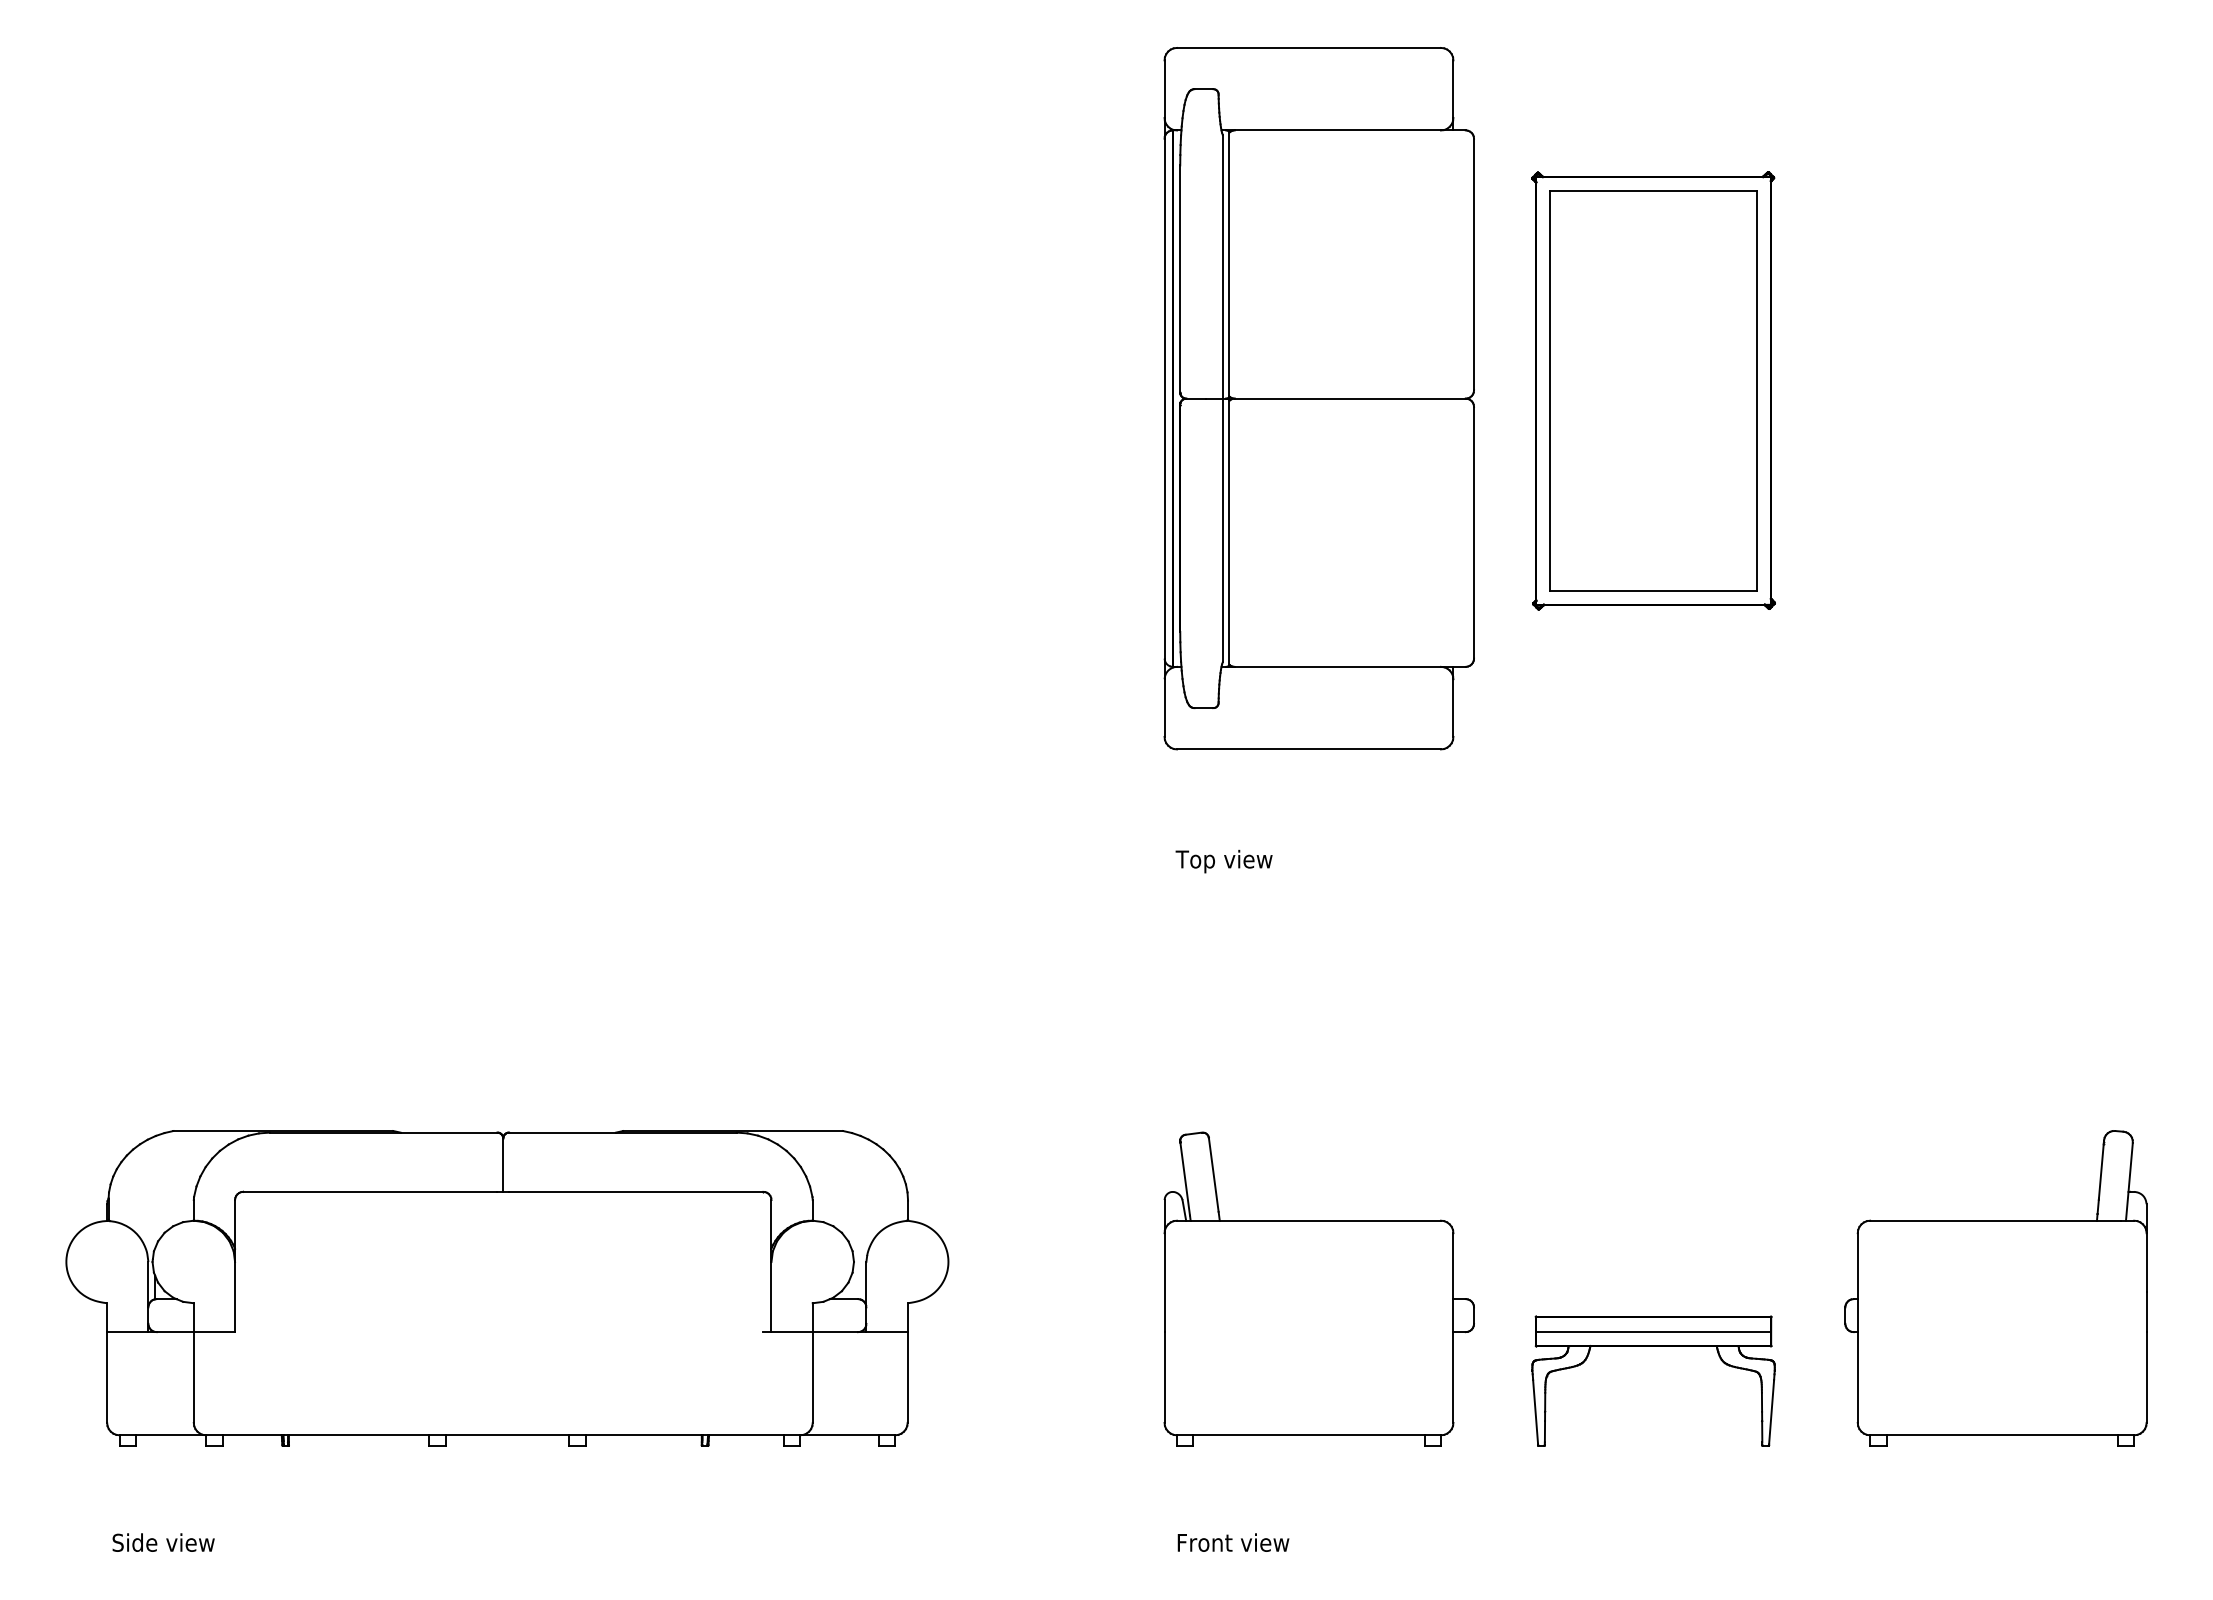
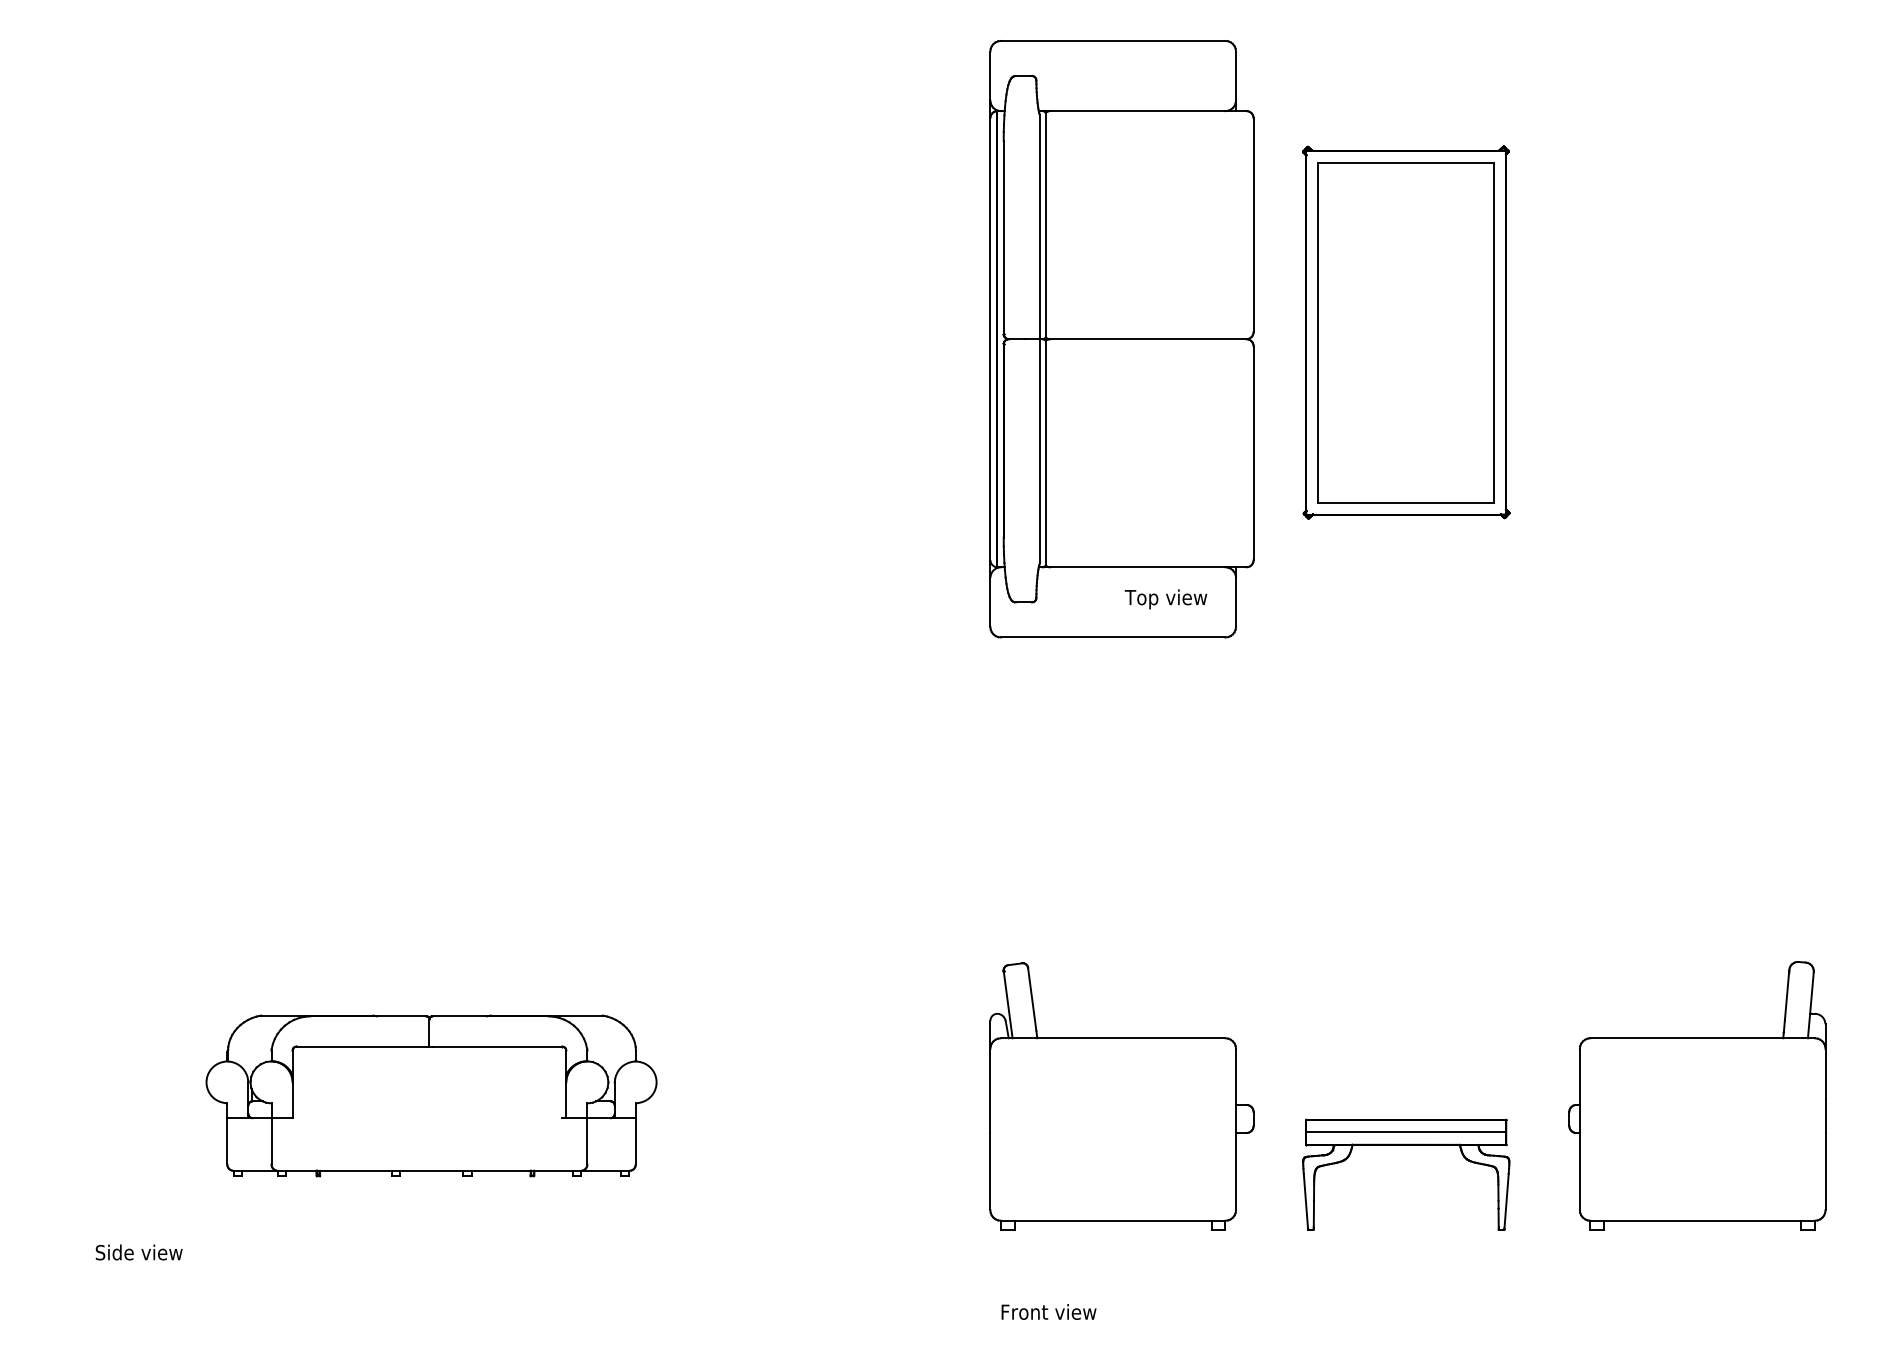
text: (1223, 861) -> (1165, 599), moved
part: (507, 1288) -> (431, 1095), size x0.6
text: (163, 1542) -> (139, 1252), moved

